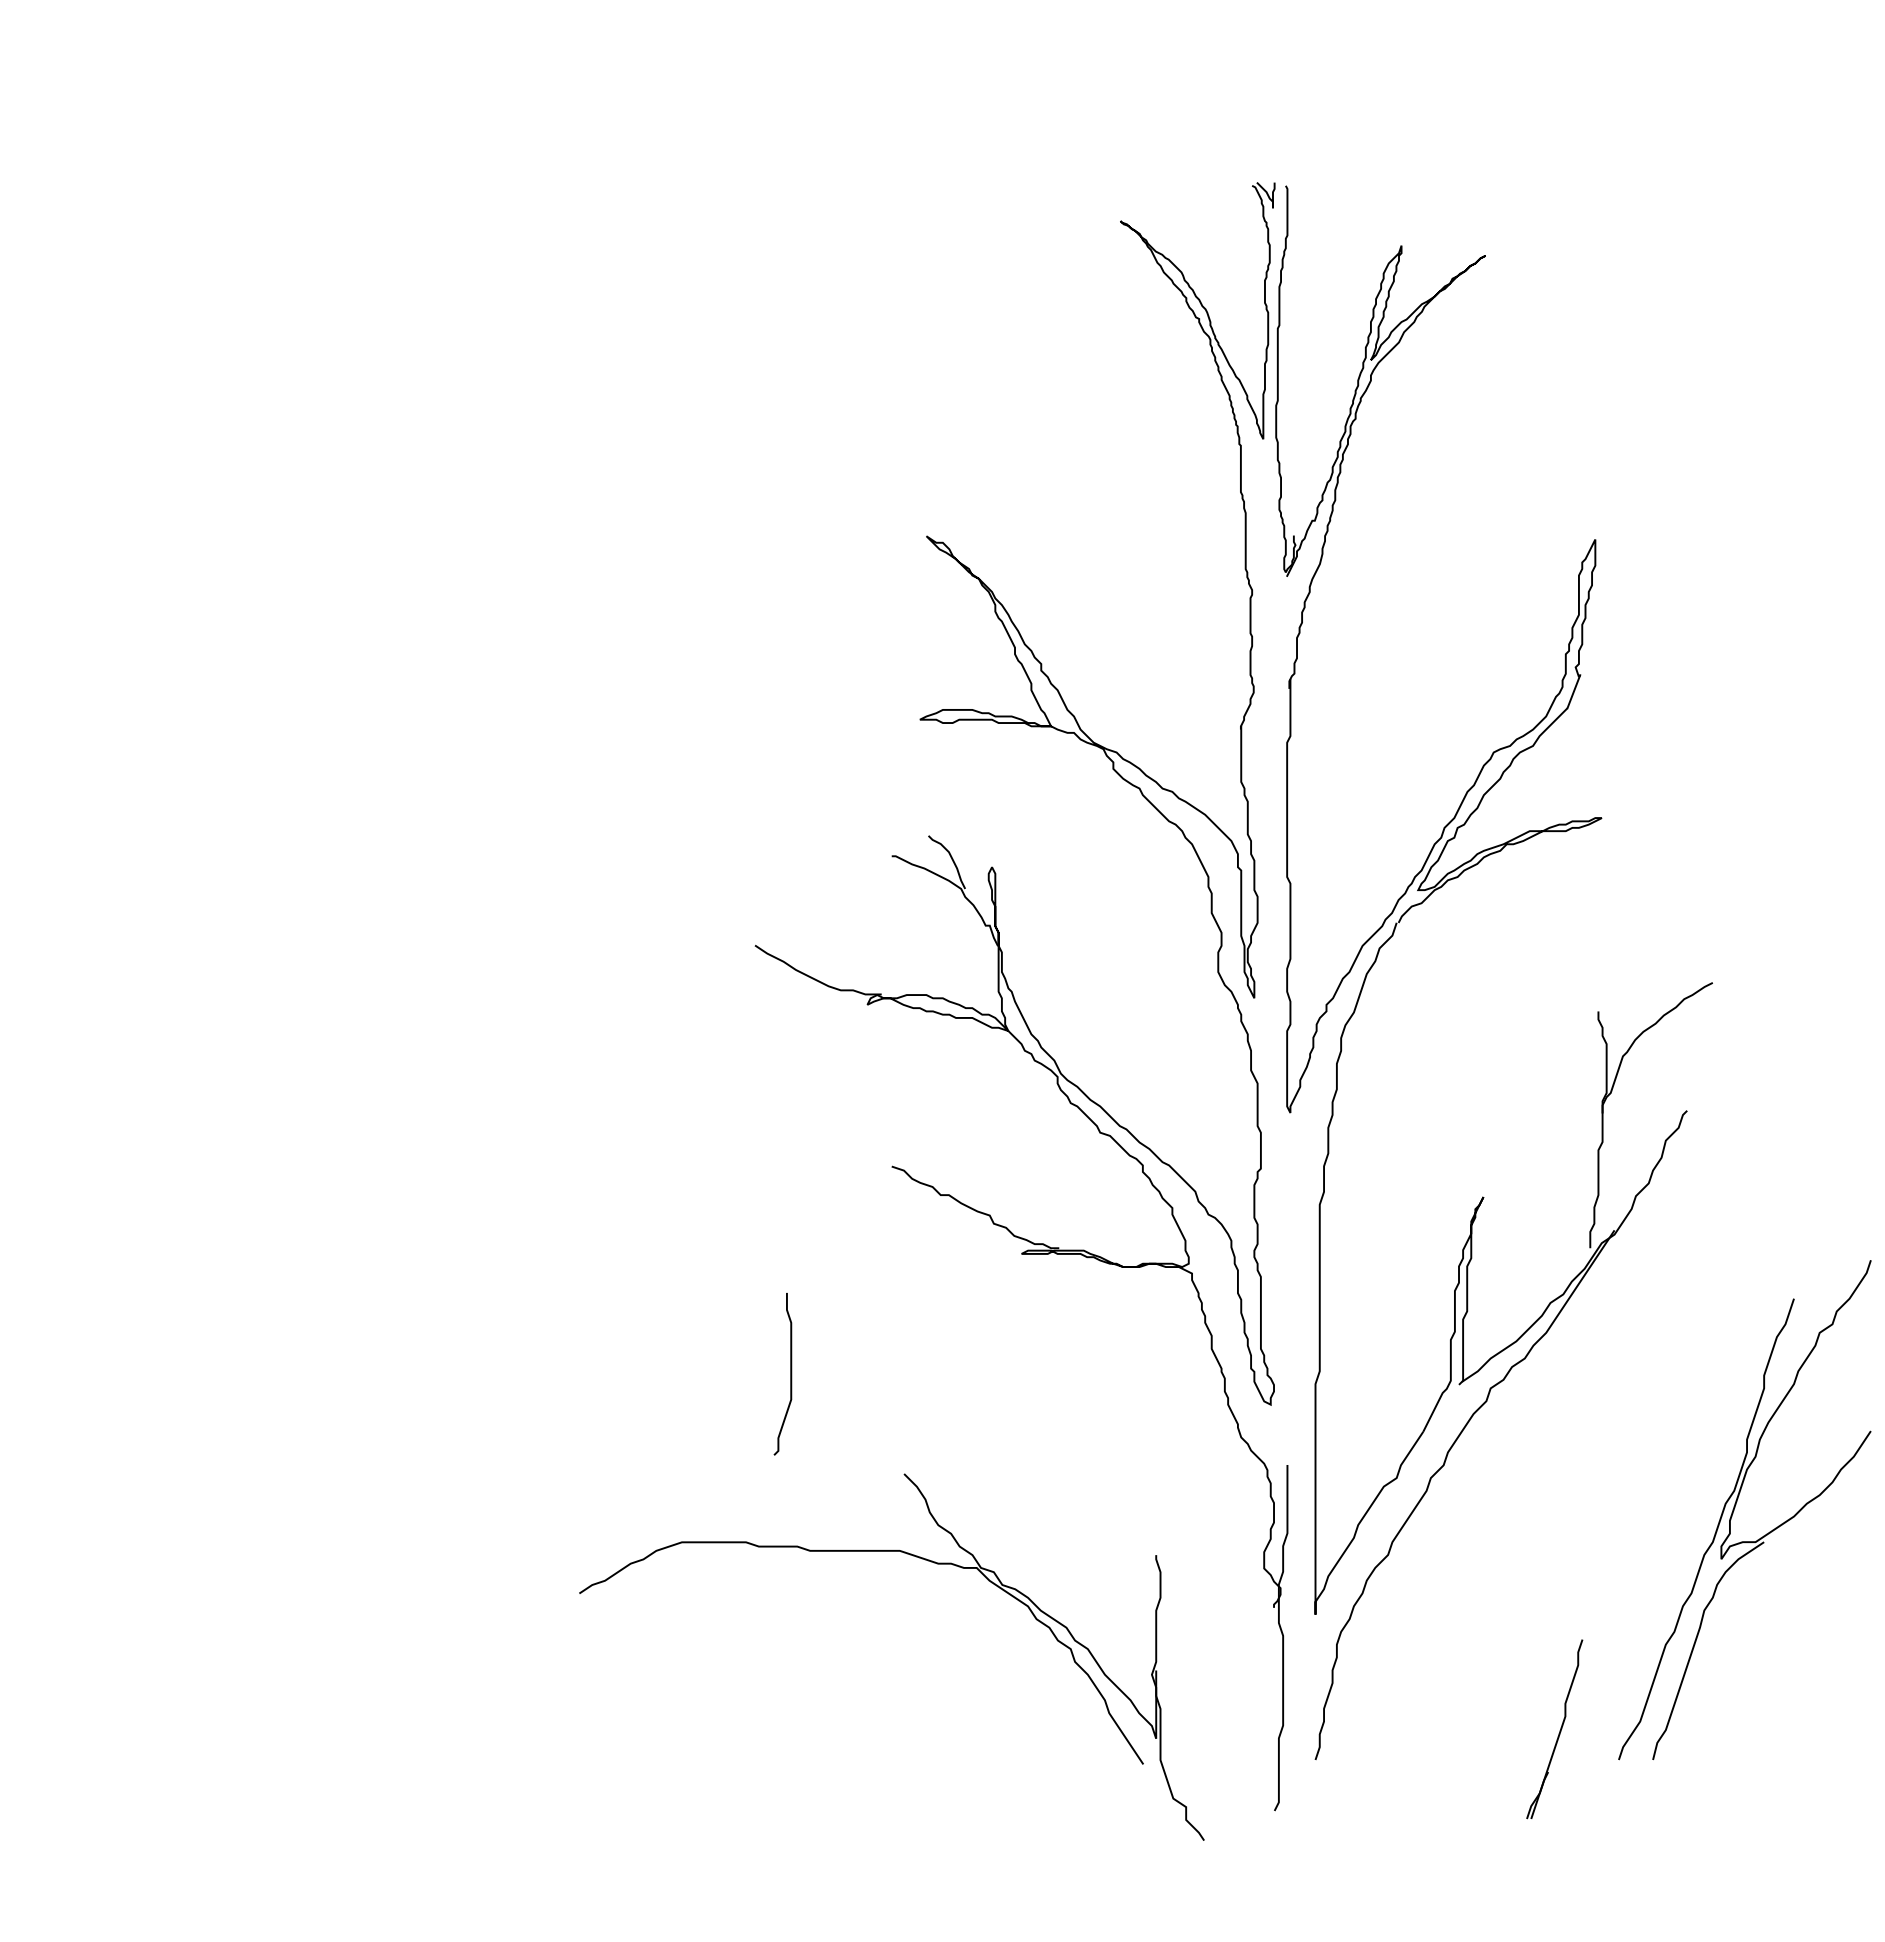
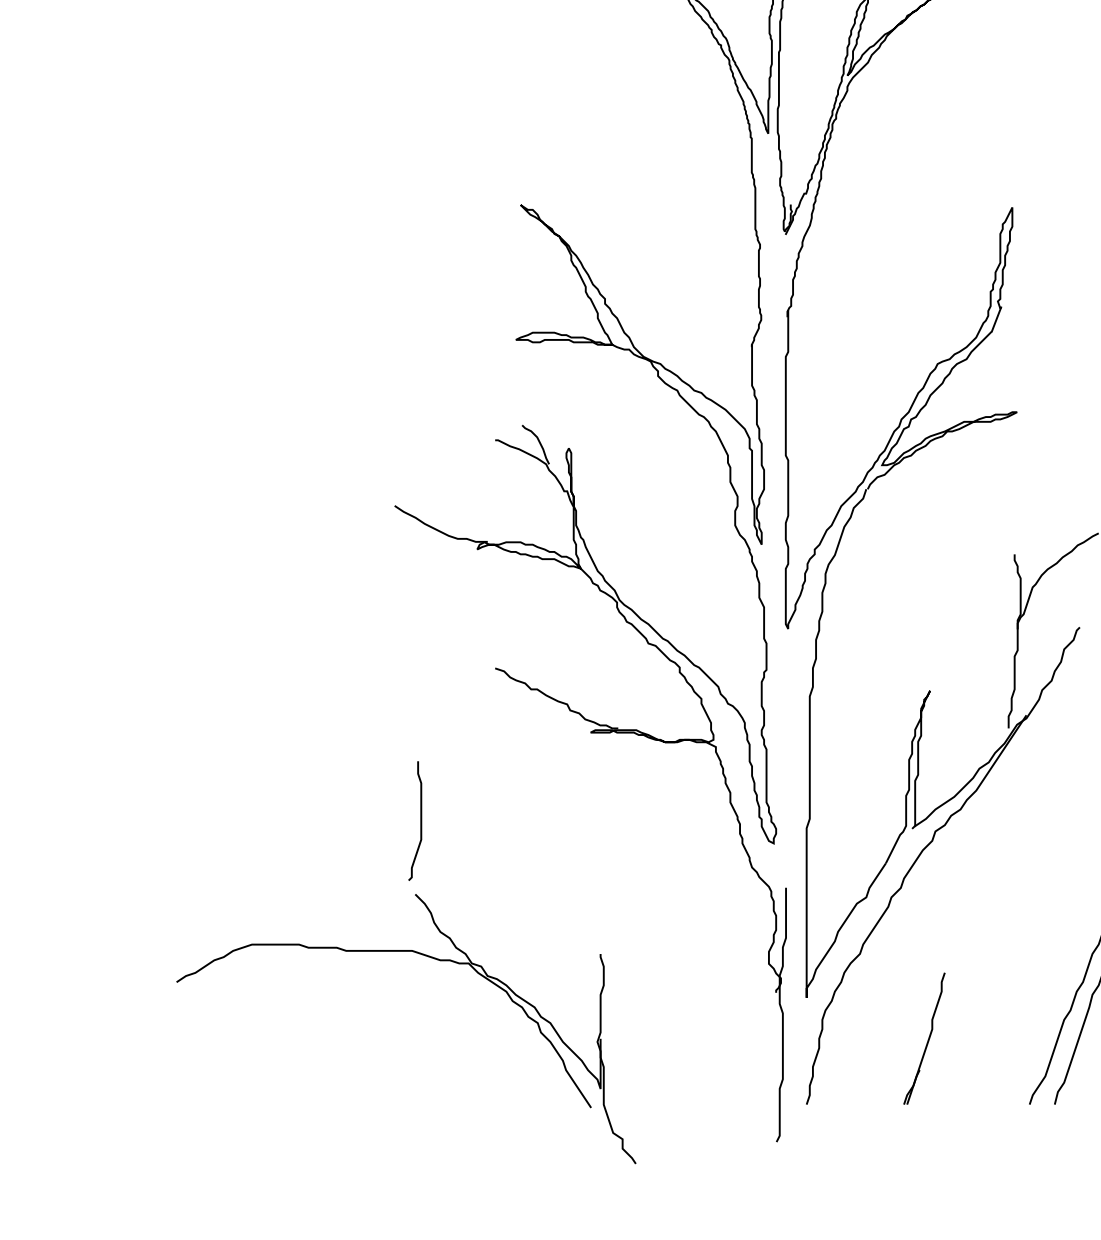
part: (922, 1559) -> (428, 957), moved
part: (1554, 1729) -> (924, 1038), moved

